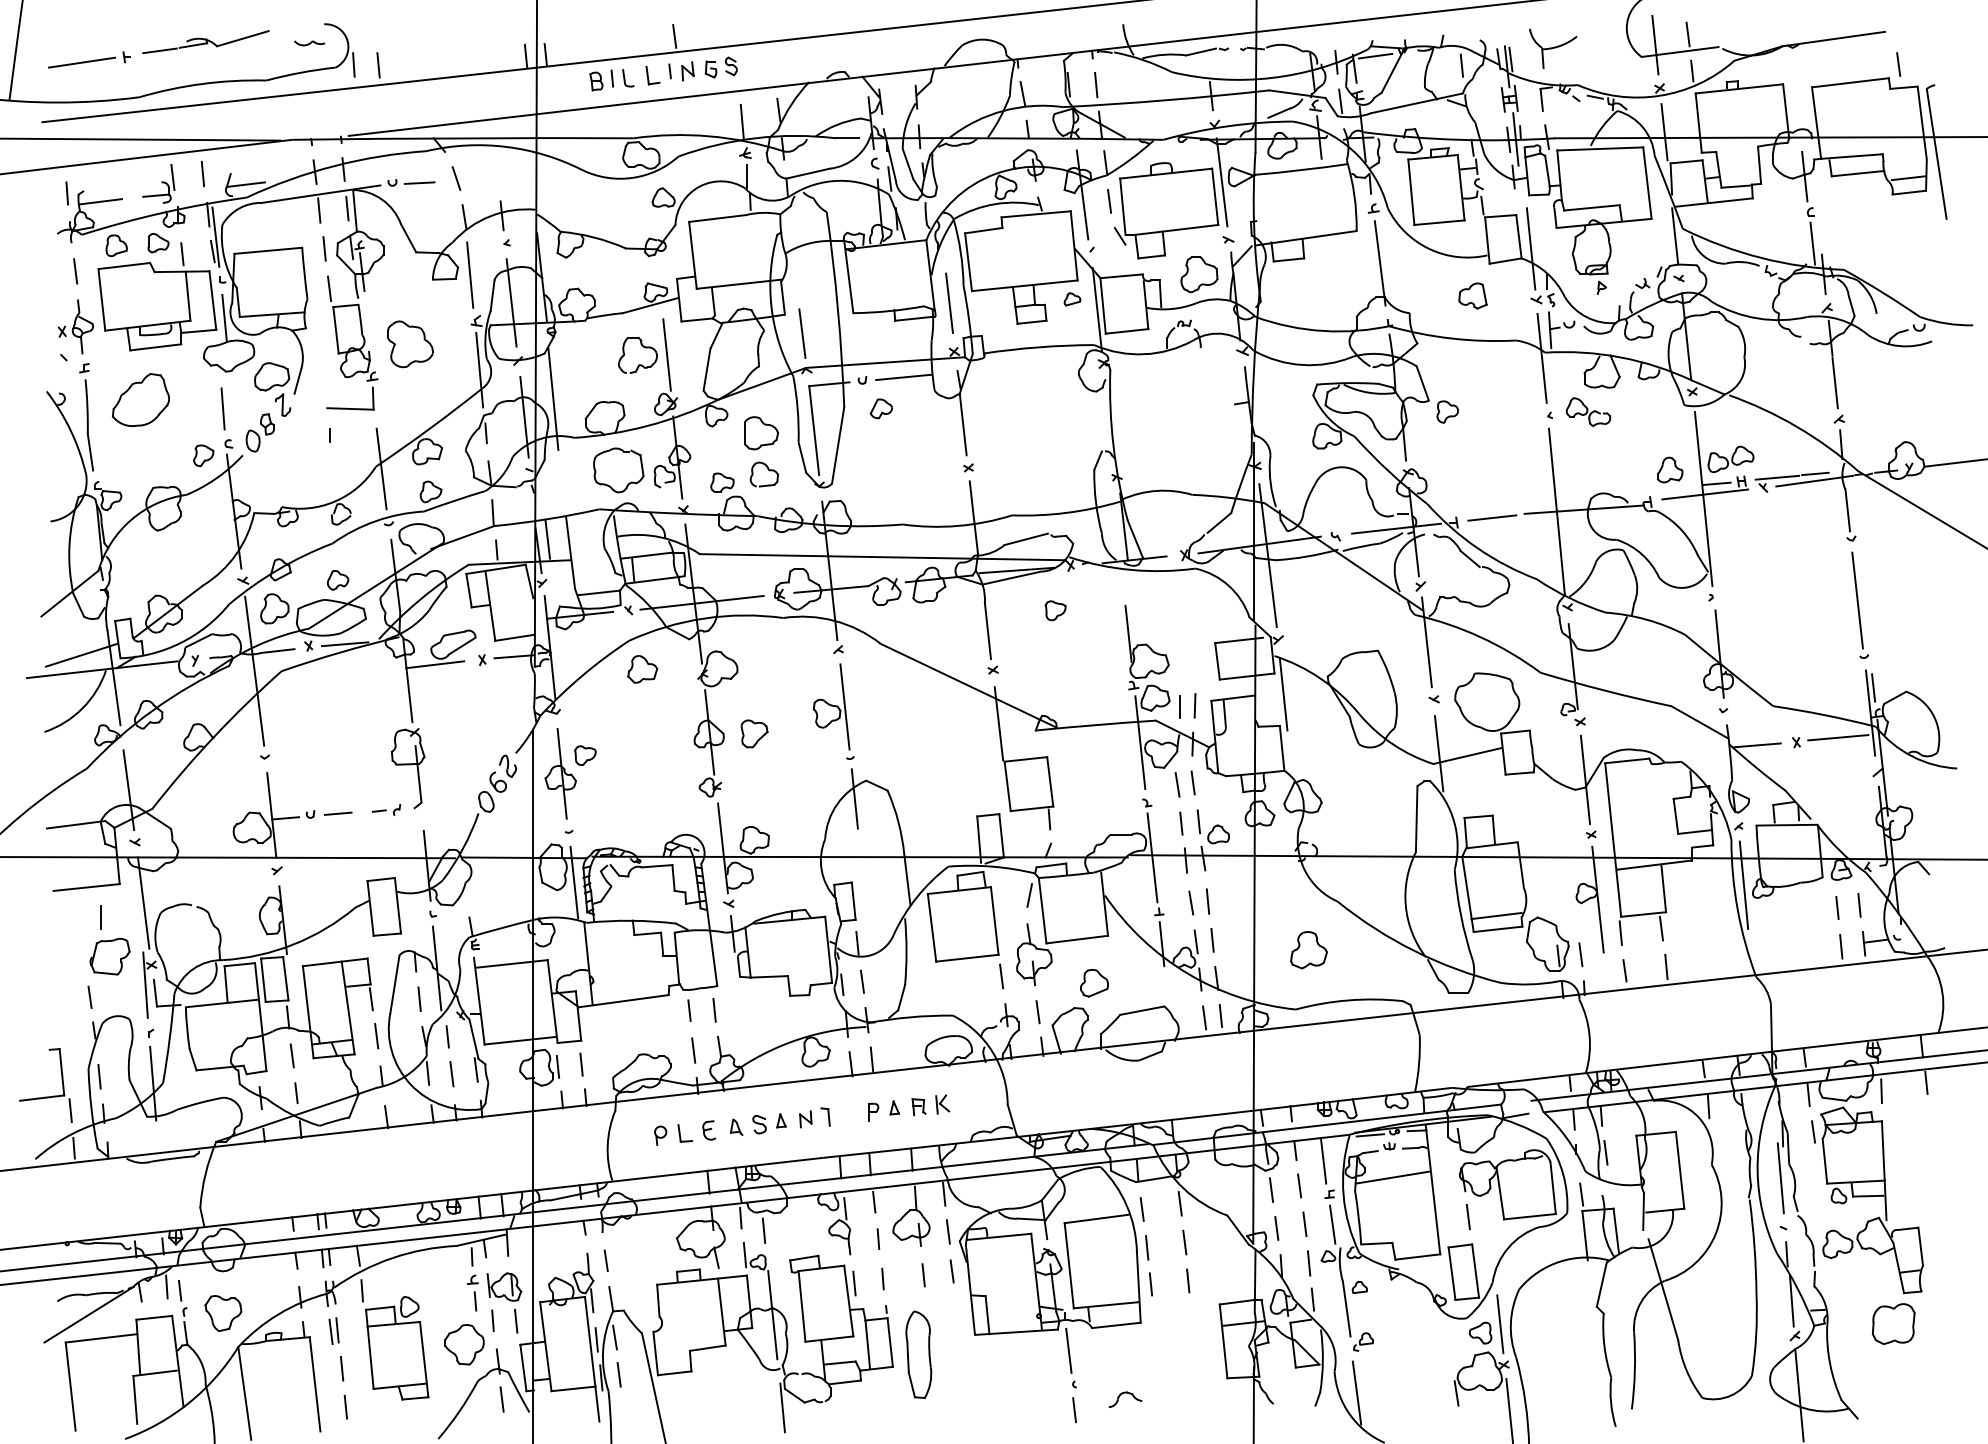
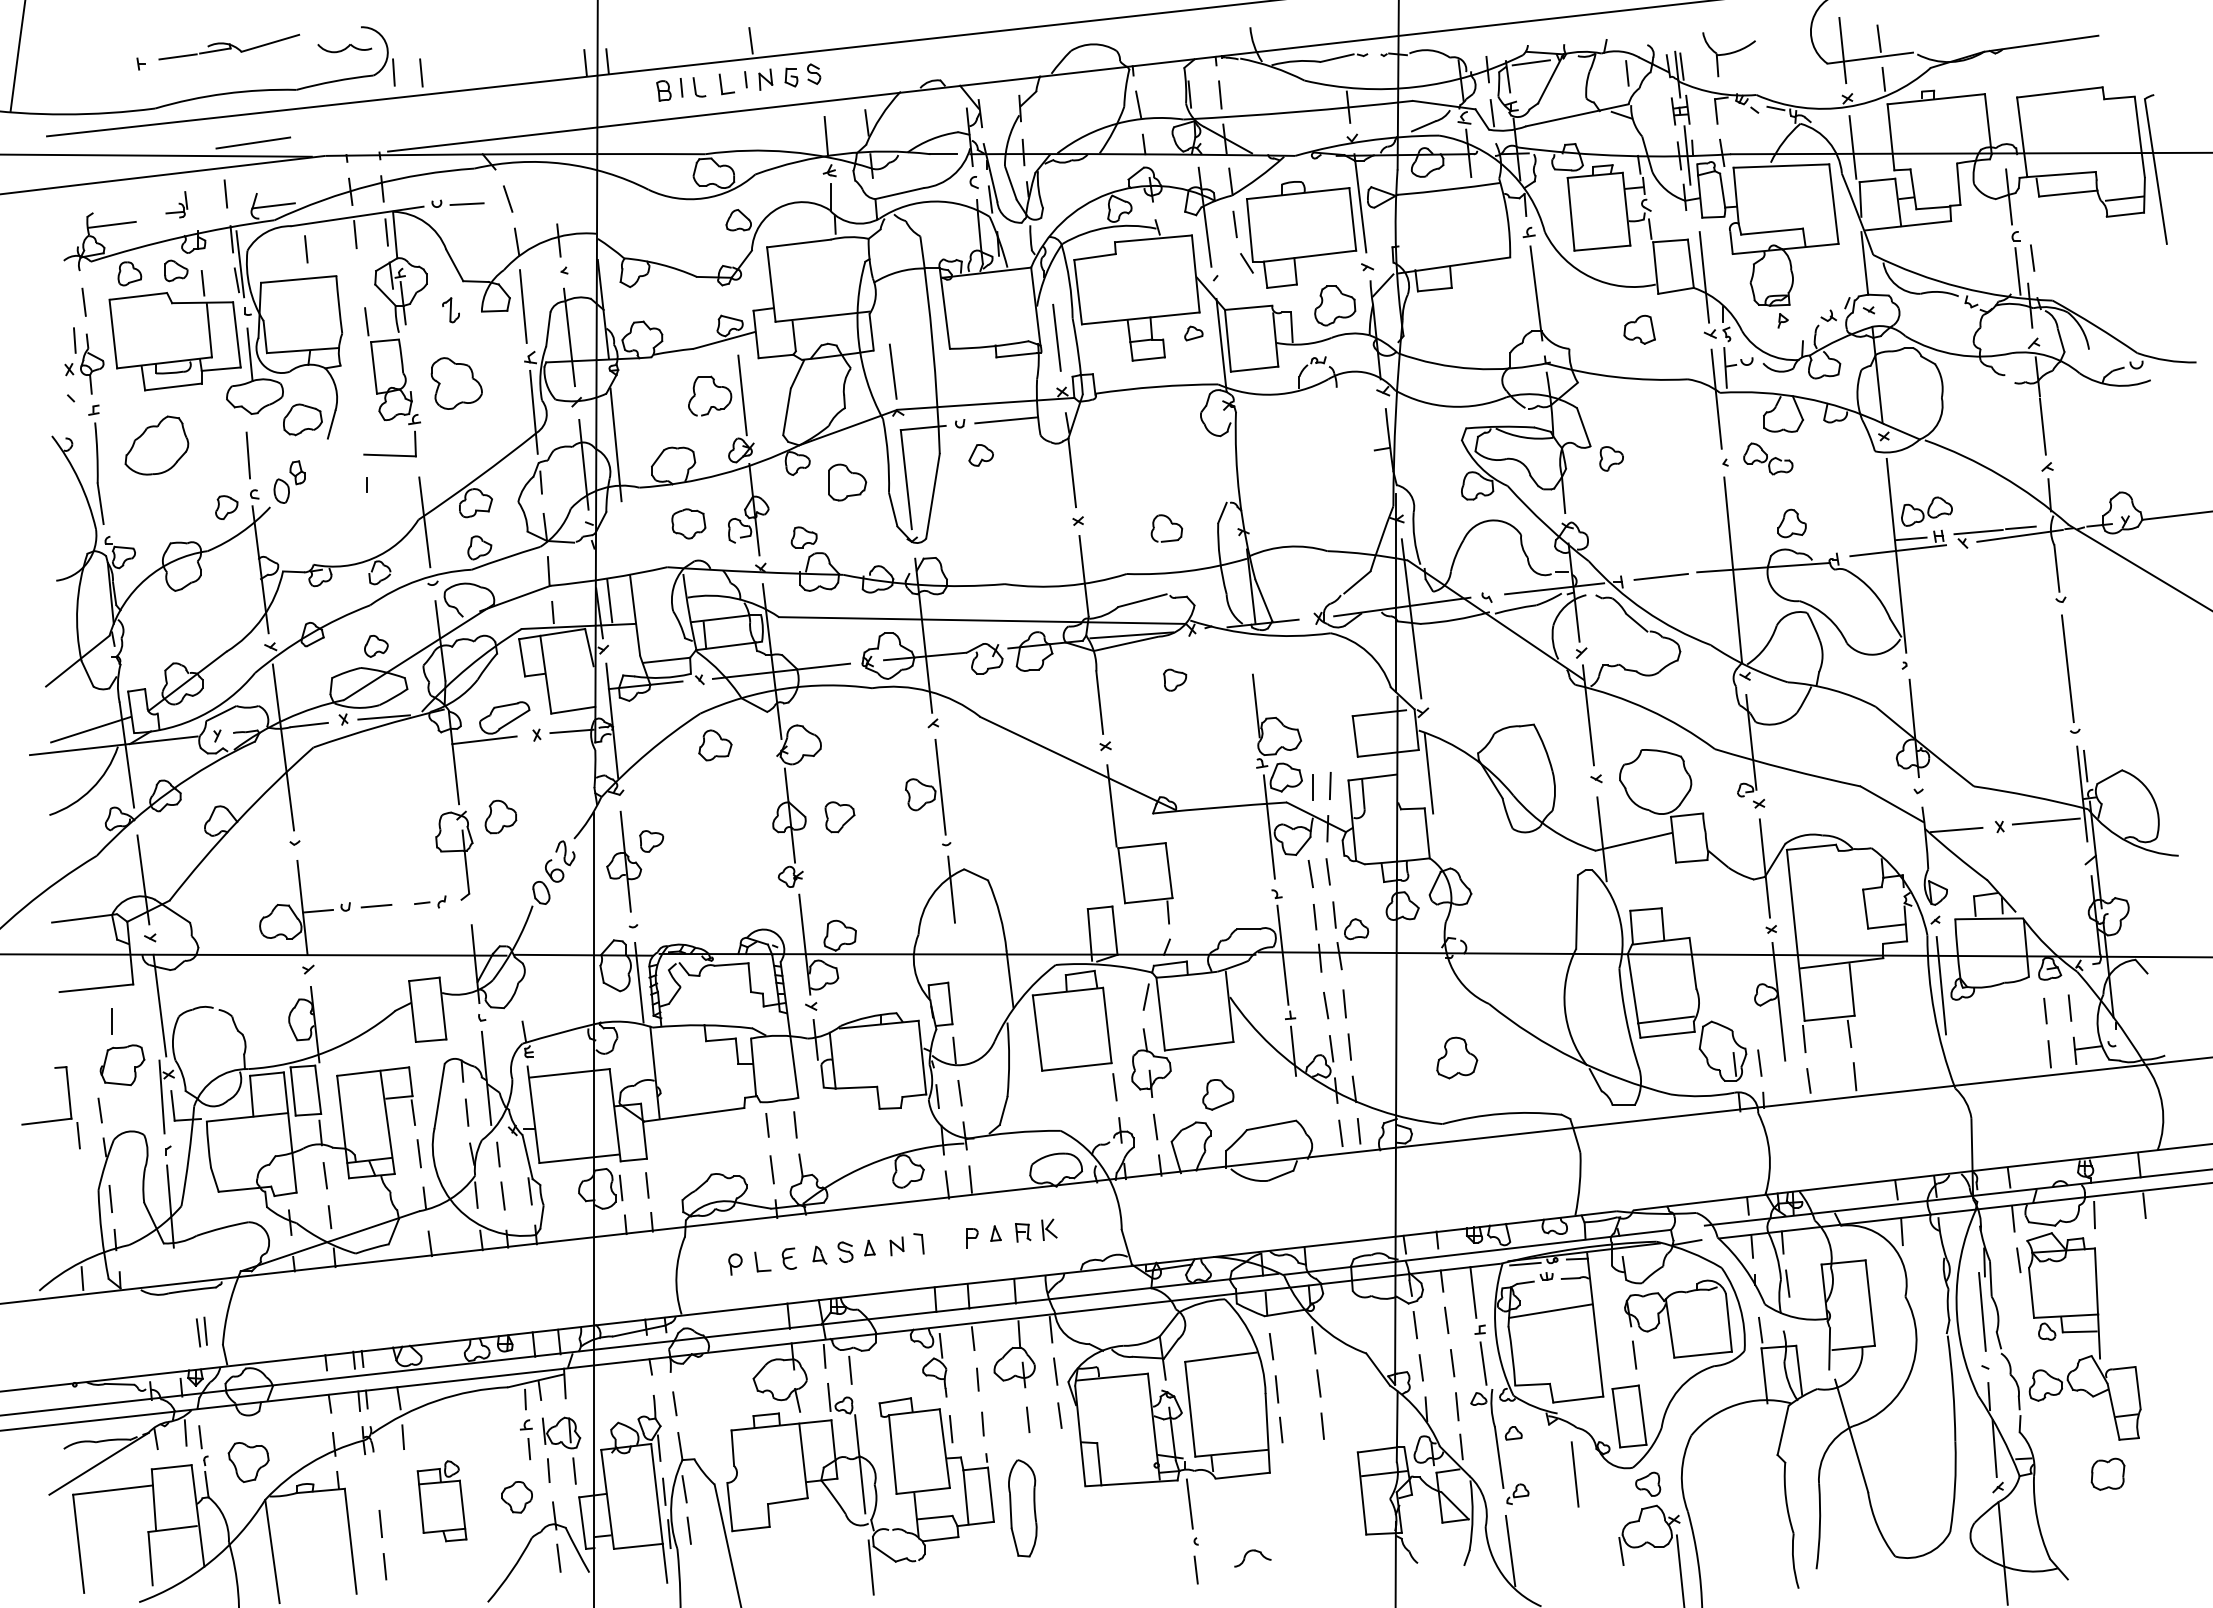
part: (309, 43) -> (344, 48), size x1.6
line: (82, 62) -> (253, 142), moved
line: (1898, 63) -> (2032, 257), moved
part: (158, 183) -> (176, 204), size x0.6
line: (66, 193) -> (74, 340), moved
line: (324, 249) -> (306, 249), moved
part: (282, 405) -> (450, 310), moved
part: (618, 470) -> (688, 523), size x0.6
part: (767, 470) -> (1170, 523), moved
part: (1669, 470) -> (1791, 523), moved
part: (274, 608) -> (500, 816), moved
part: (48, 1096) -> (54, 1119), moved
line: (1499, 1324) -> (1574, 1474), moved
part: (1893, 1324) -> (2107, 1474), size x0.7
part: (333, 1330) -> (201, 1331), moved
part: (464, 1344) -> (516, 1497), size x0.7
part: (396, 1348) -> (441, 1501), size x0.7

